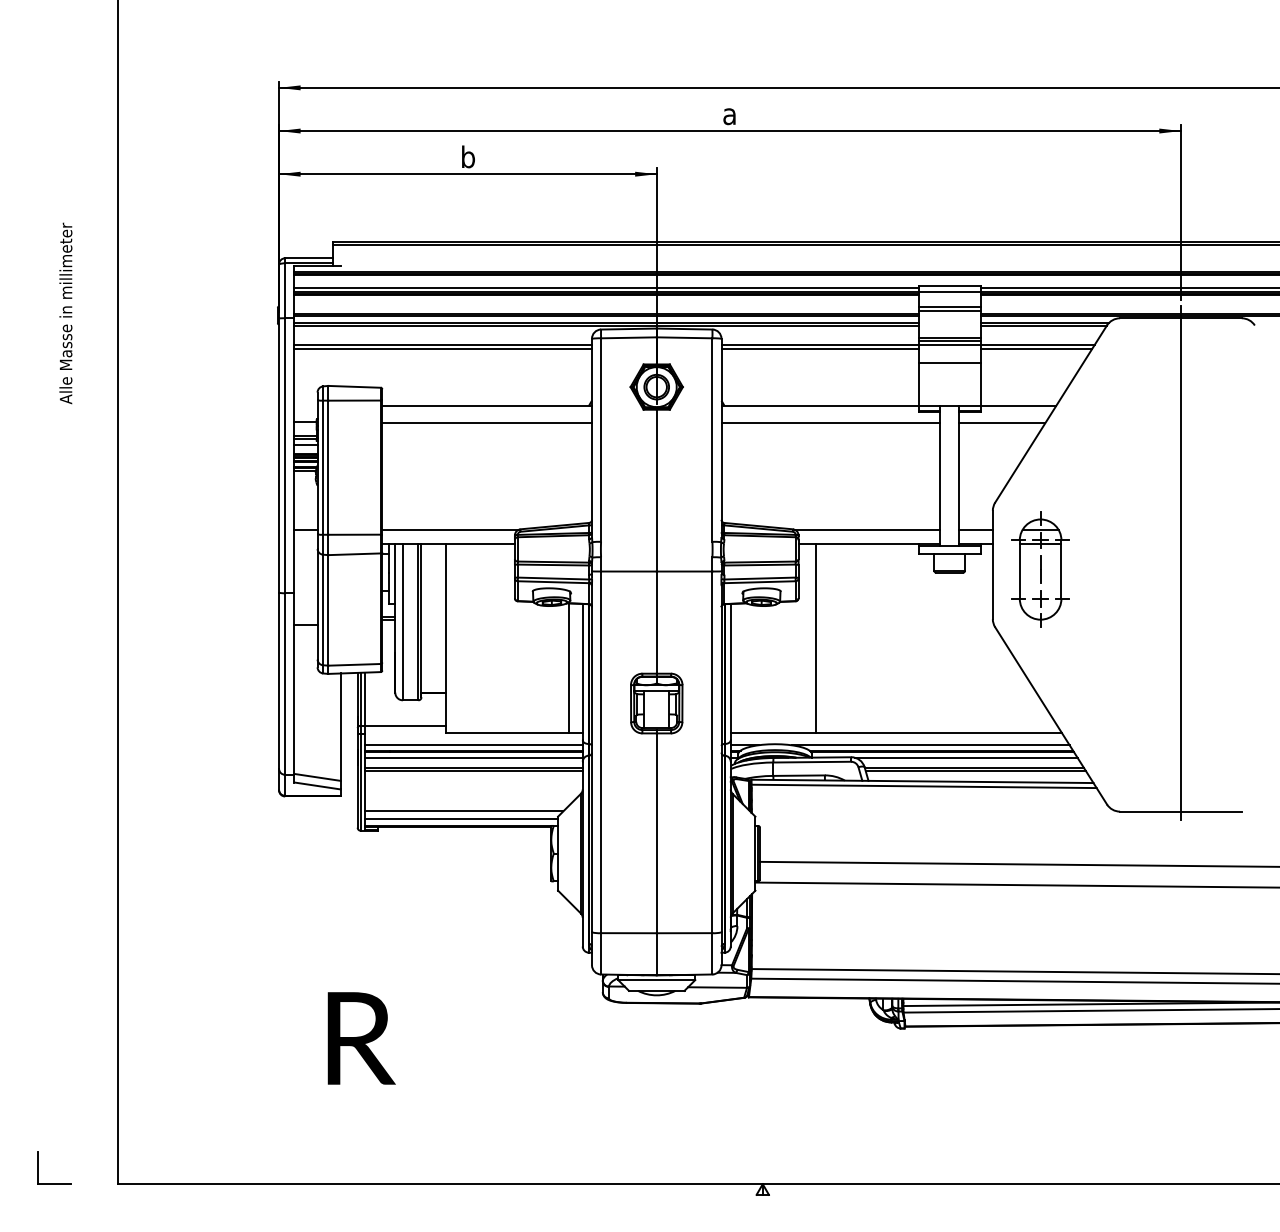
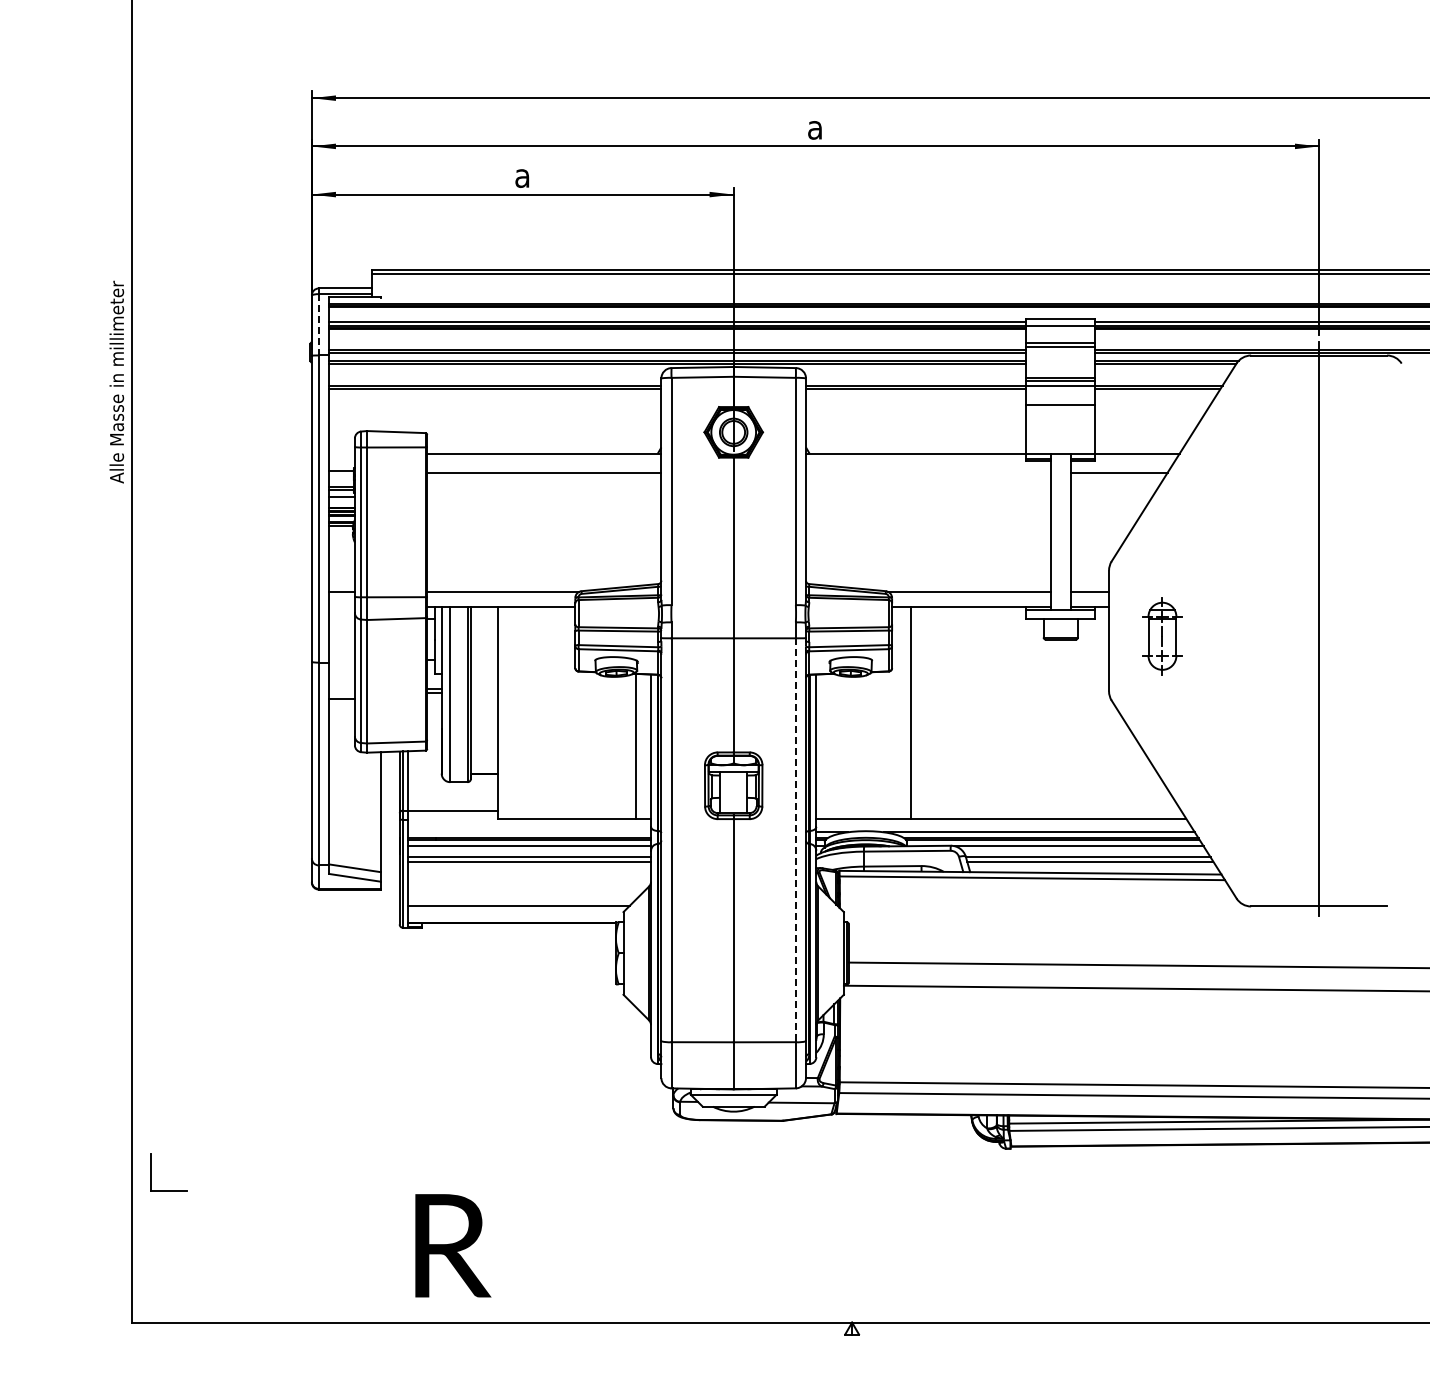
text: (467, 156) -> (522, 174), b -> a
line: (284, 290) -> (318, 324), solid -> dashed
text: (65, 312) -> (116, 381), moved
line: (831, 423) -> (928, 472), removed
part: (1040, 569) -> (1162, 636), size x0.6
line: (473, 745) -> (529, 832), removed
line: (712, 752) -> (795, 840), solid -> dashed
line: (461, 818) -> (515, 914), removed
text: (361, 1038) -> (453, 1245), moved
part: (38, 1168) -> (151, 1172), moved

